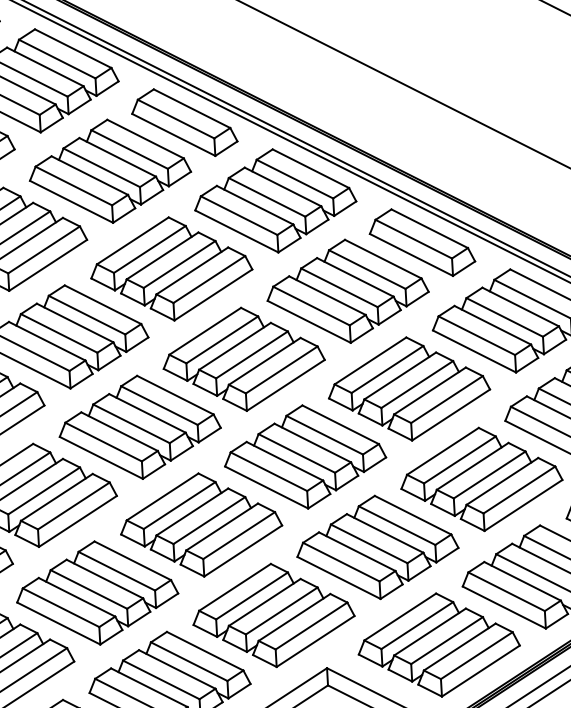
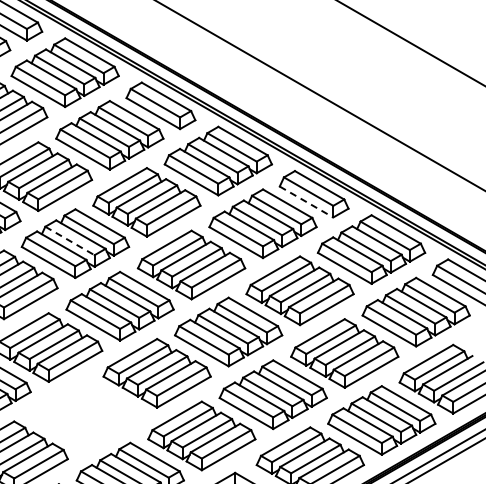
line: (411, 255) -> (306, 202), solid -> dashed
line: (59, 334) -> (70, 241), solid -> dashed
part: (97, 592) -> (85, 414), removed

